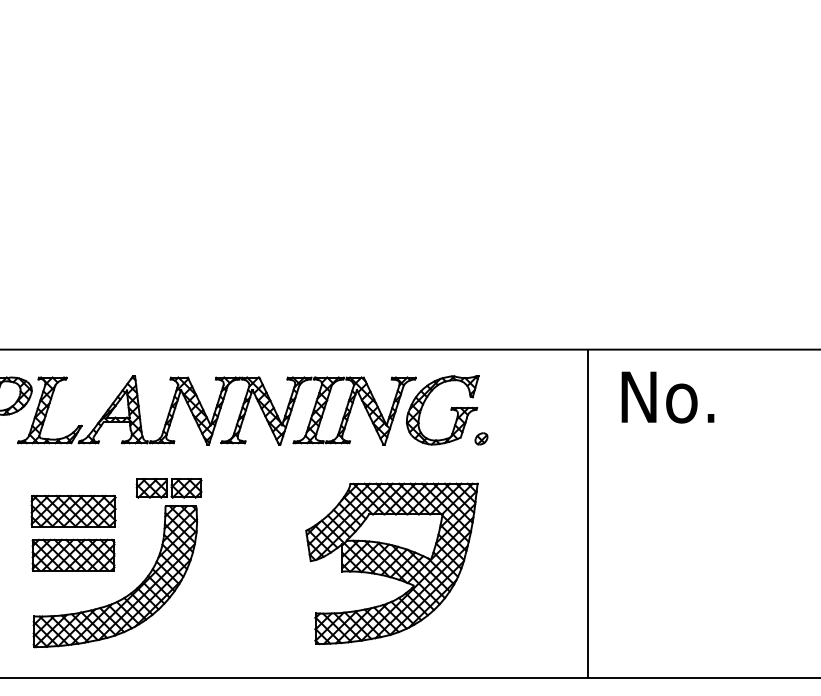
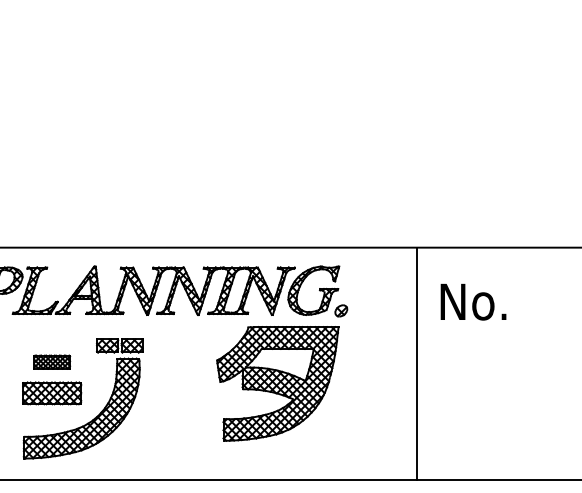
text: (667, 397) -> (473, 302), moved
part: (481, 438) -> (341, 310), size x1.4
part: (73, 510) -> (52, 361), size x0.6
part: (391, 563) -> (277, 383), moved

